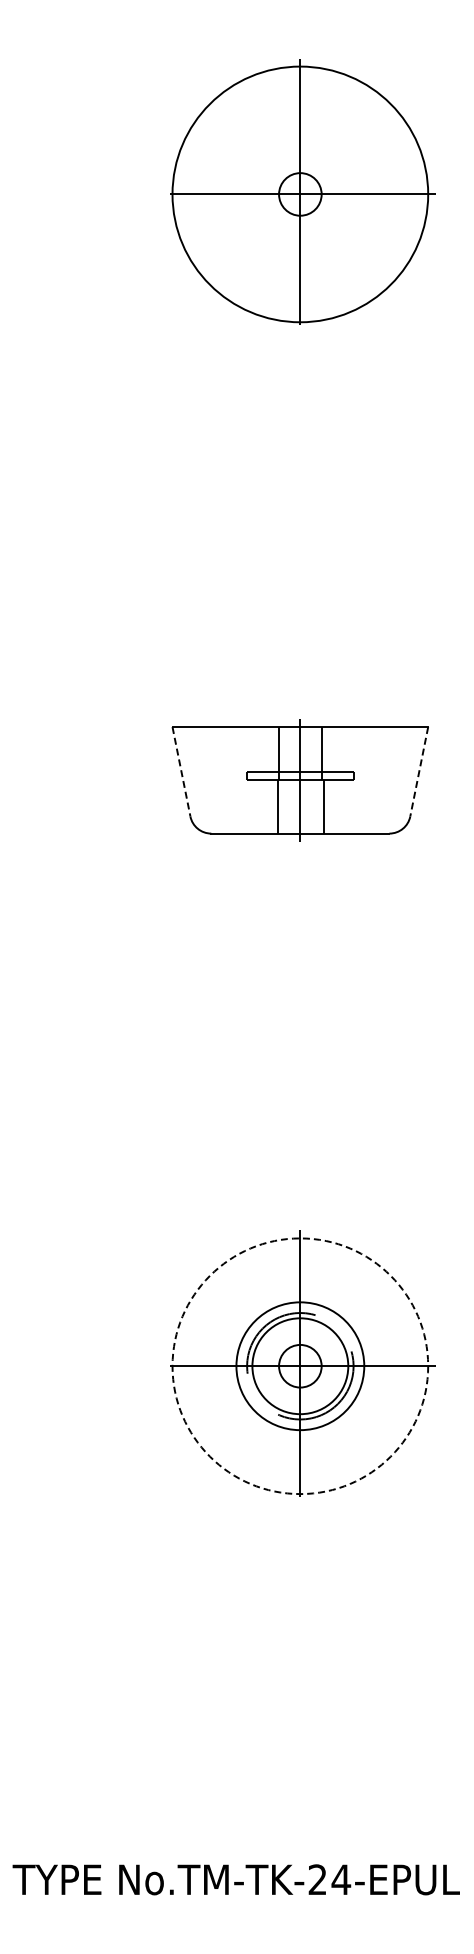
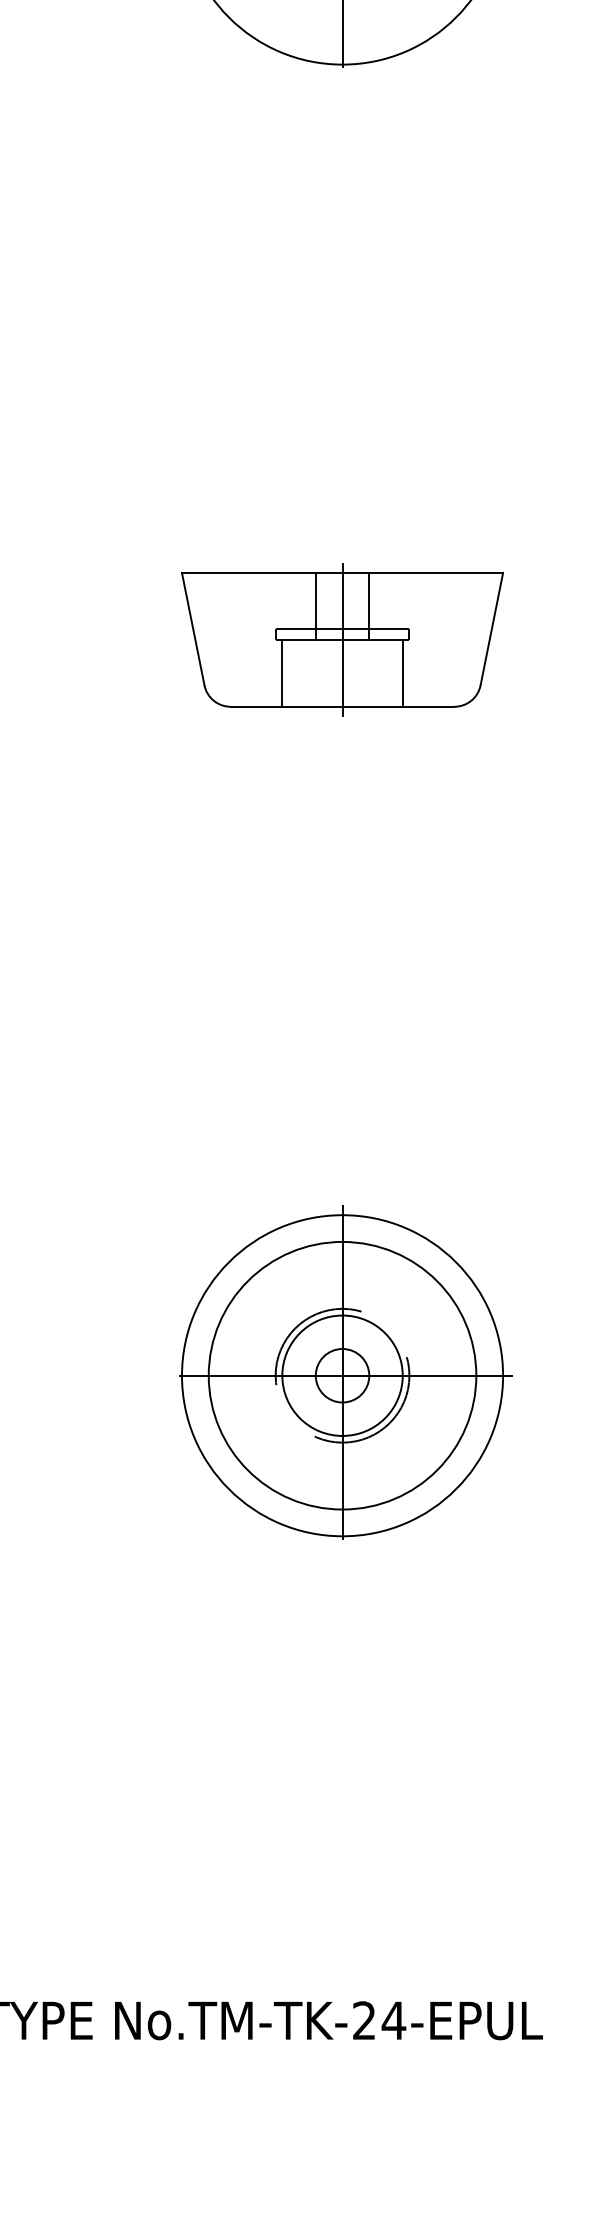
line: (181, 771) -> (193, 628), dashed -> solid
line: (419, 771) -> (492, 628), dashed -> solid
line: (278, 806) -> (282, 672), moved
line: (324, 806) -> (403, 672), moved
circle: (299, 1365) -> (341, 1374), size x1.67
circle: (300, 1366) -> (342, 1376), dashed -> solid

